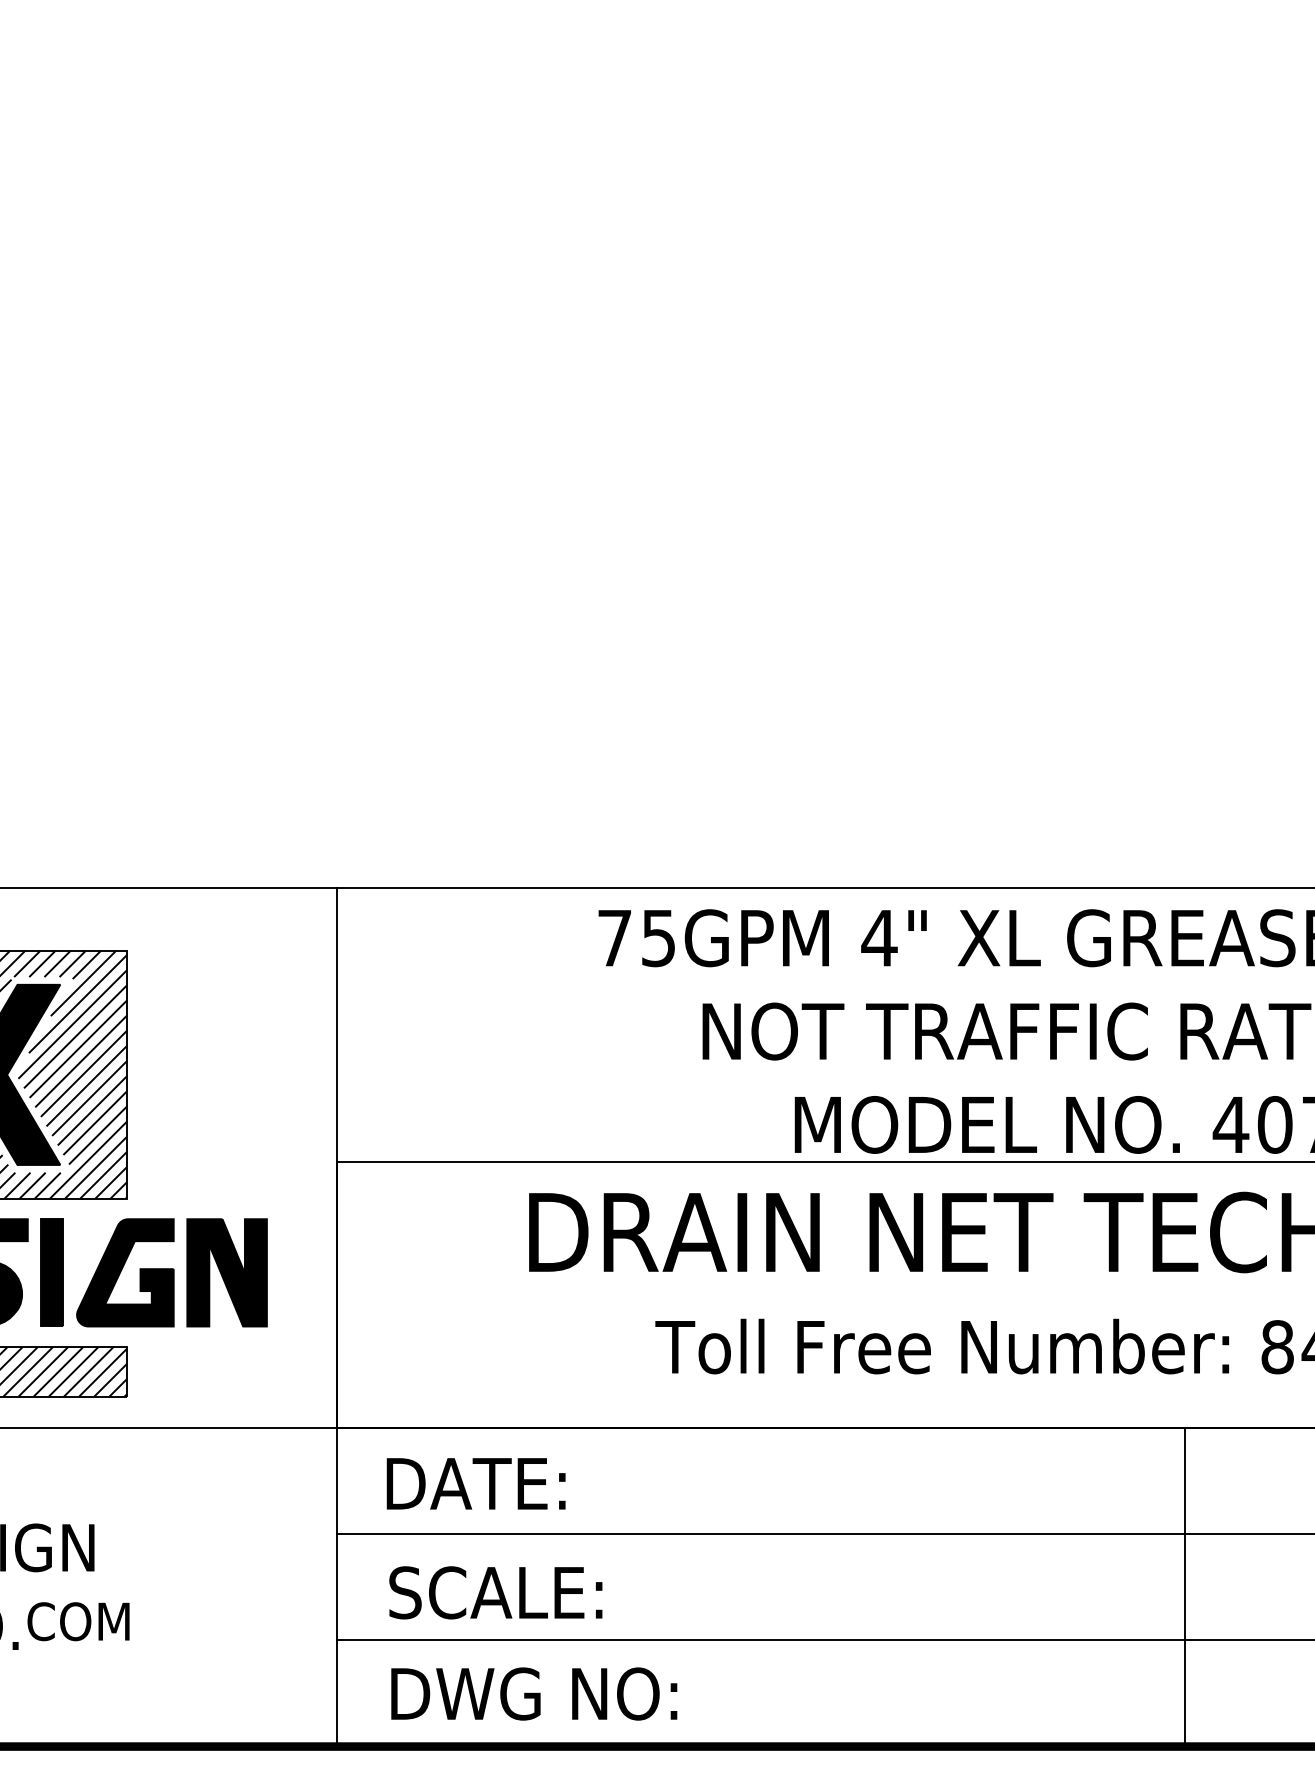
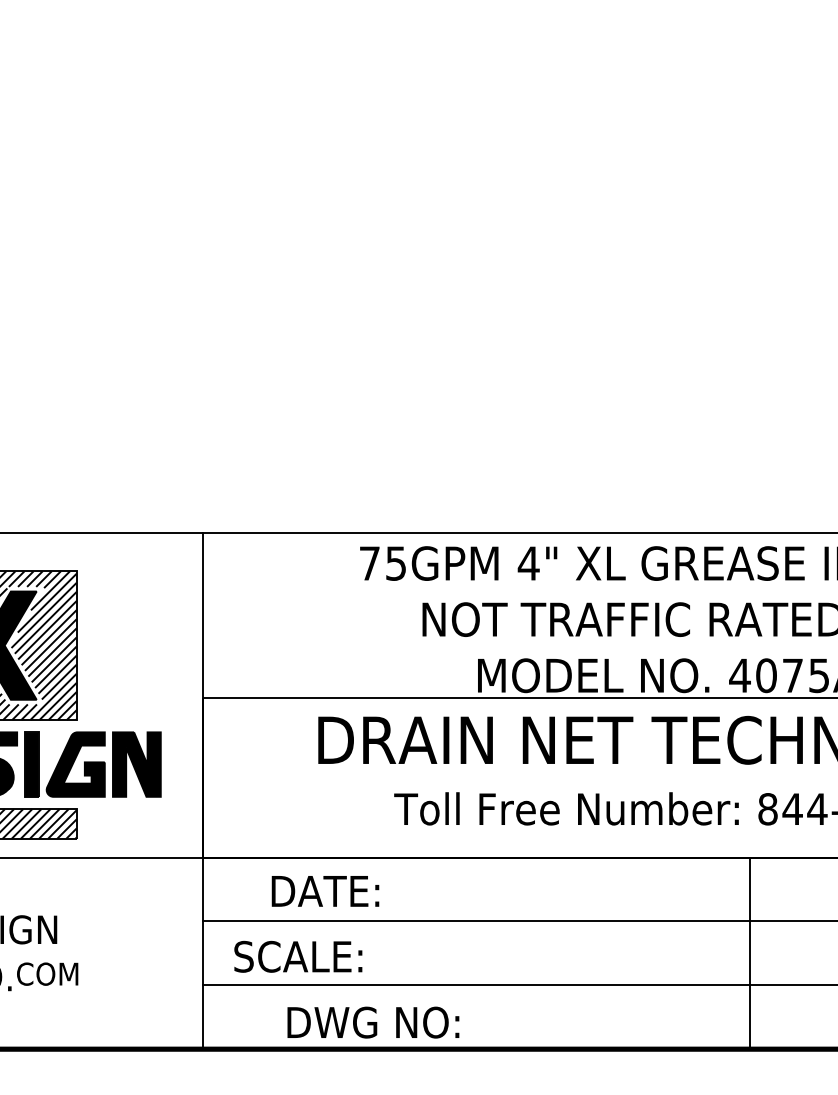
text: (476, 1484) -> (325, 891), moved
line: (1185, 1587) -> (749, 953), moved
text: (534, 1693) -> (373, 1022), moved

